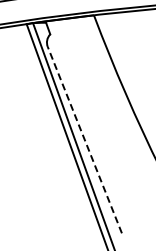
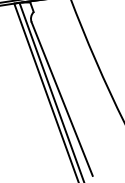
line: (84, 139) -> (61, 98), dashed -> solid

